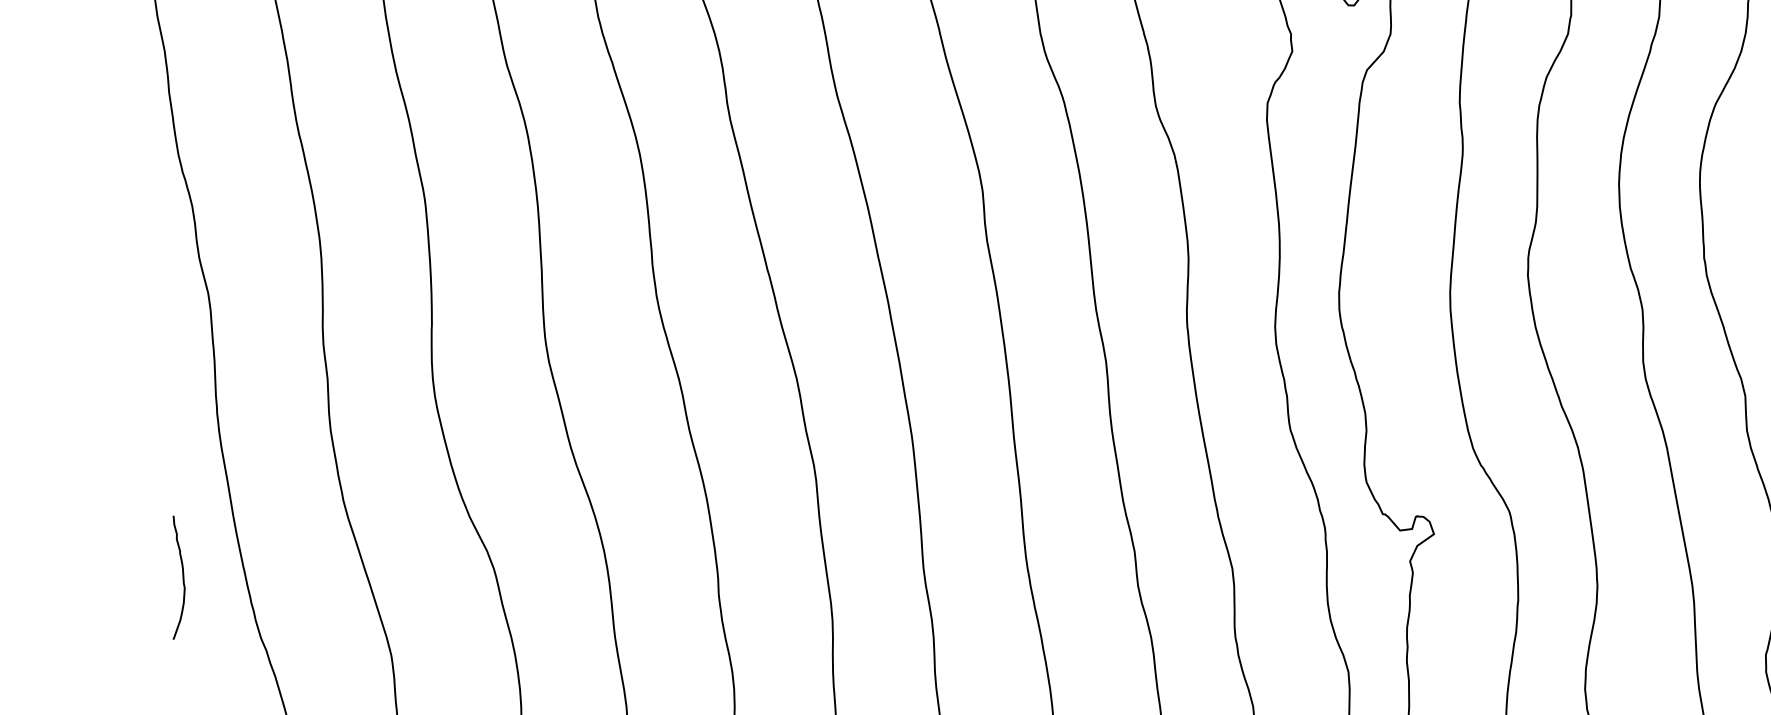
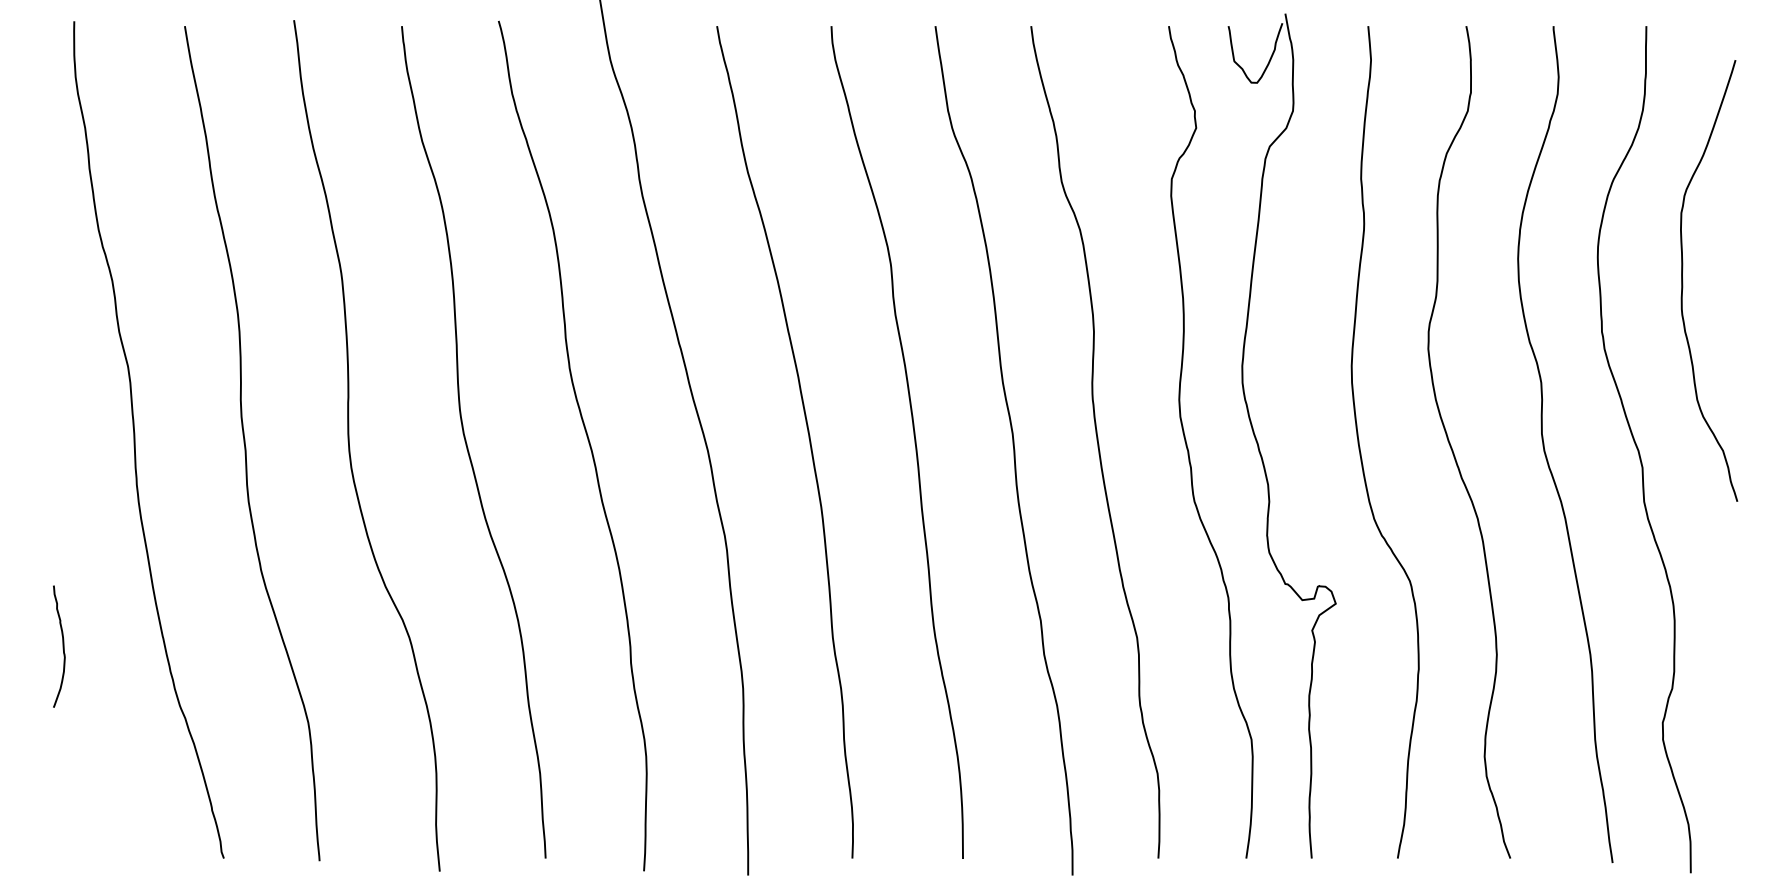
curve: (182, 577) -> (62, 646), moved

